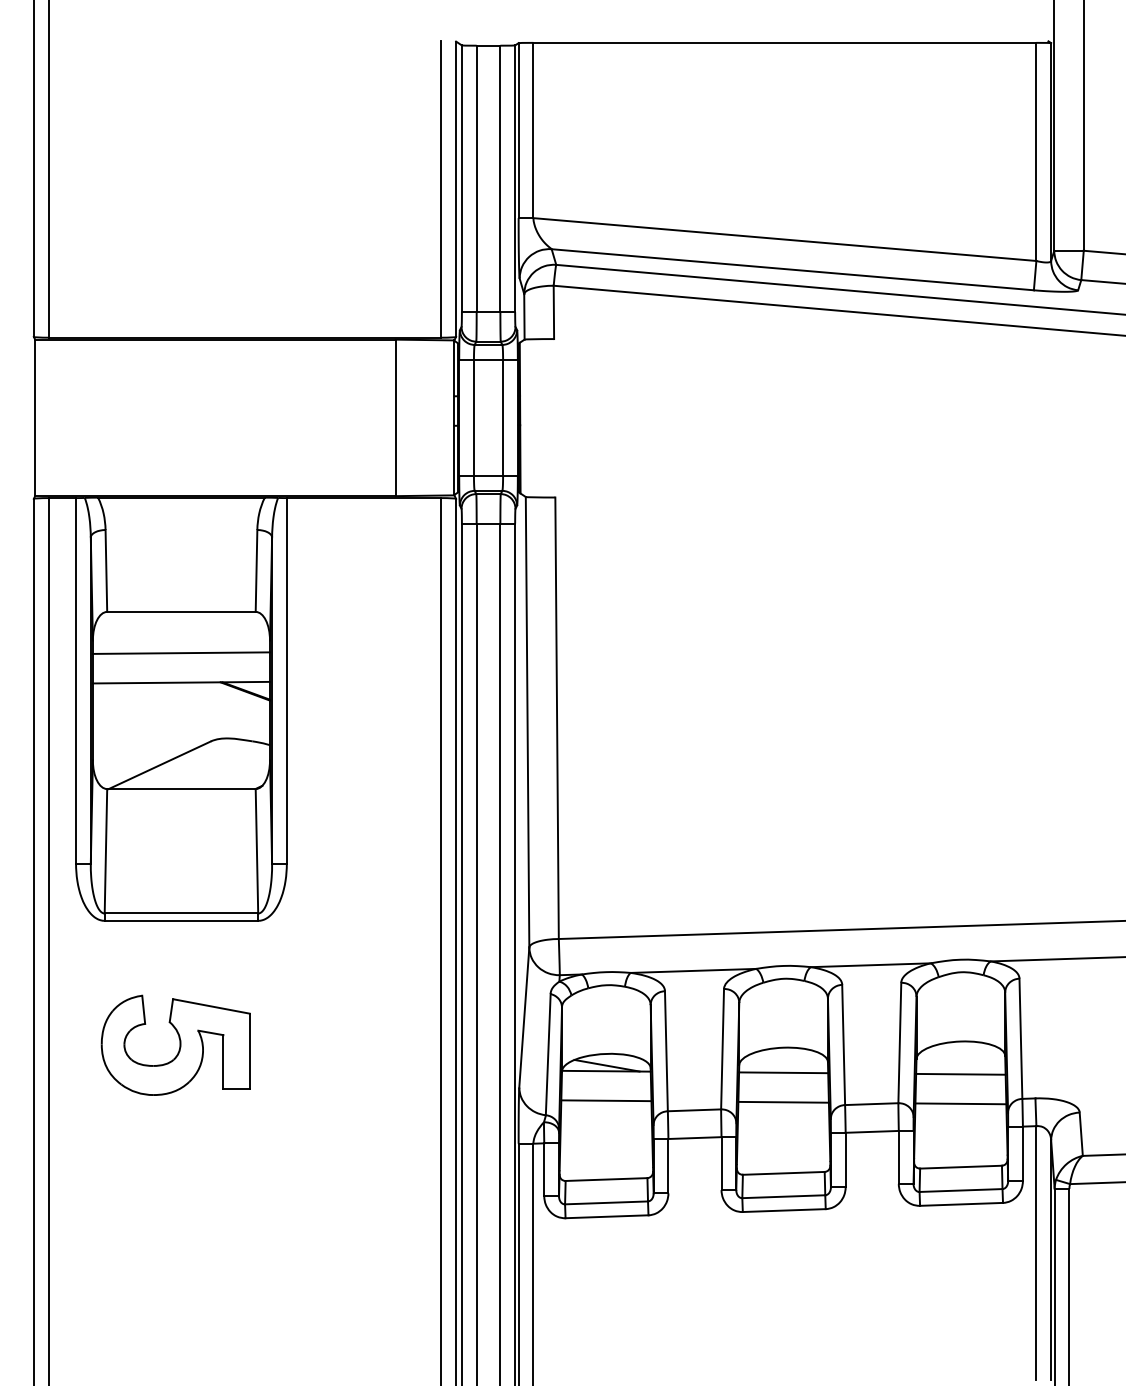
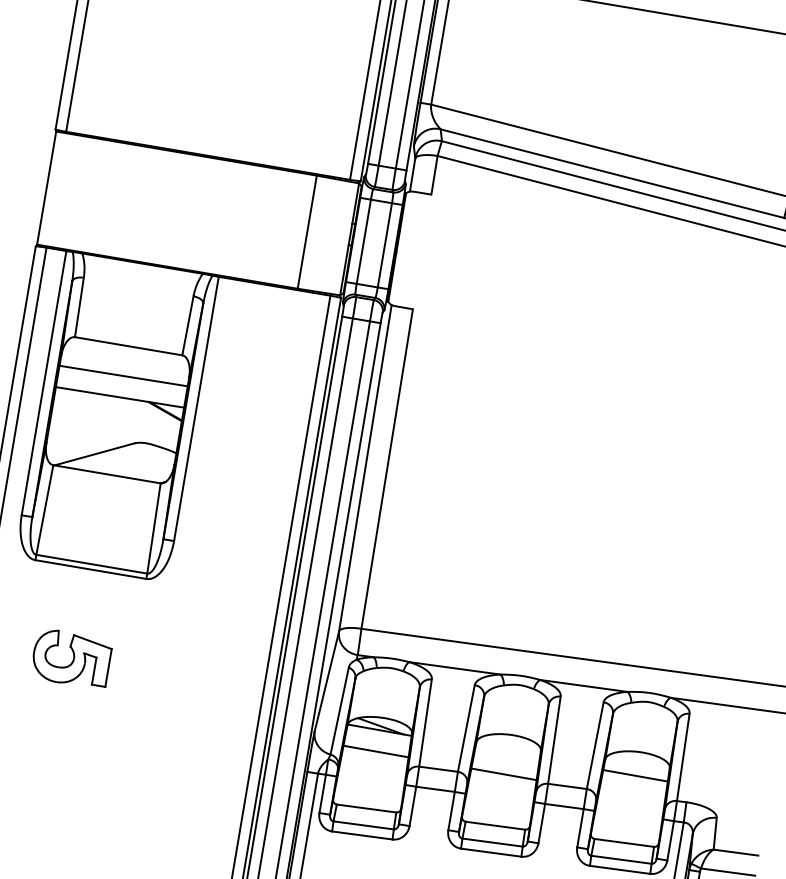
part: (175, 1044) -> (71, 658), size x0.7
line: (783, 1072) -> (507, 752), removed
line: (960, 1103) -> (631, 796), removed

